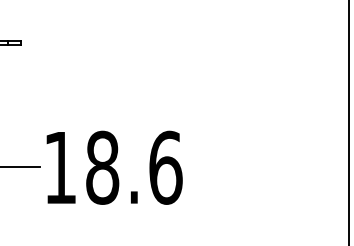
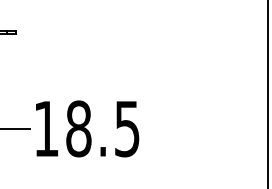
text: (165, 167) -> (127, 128), 18.6 -> 18.5

